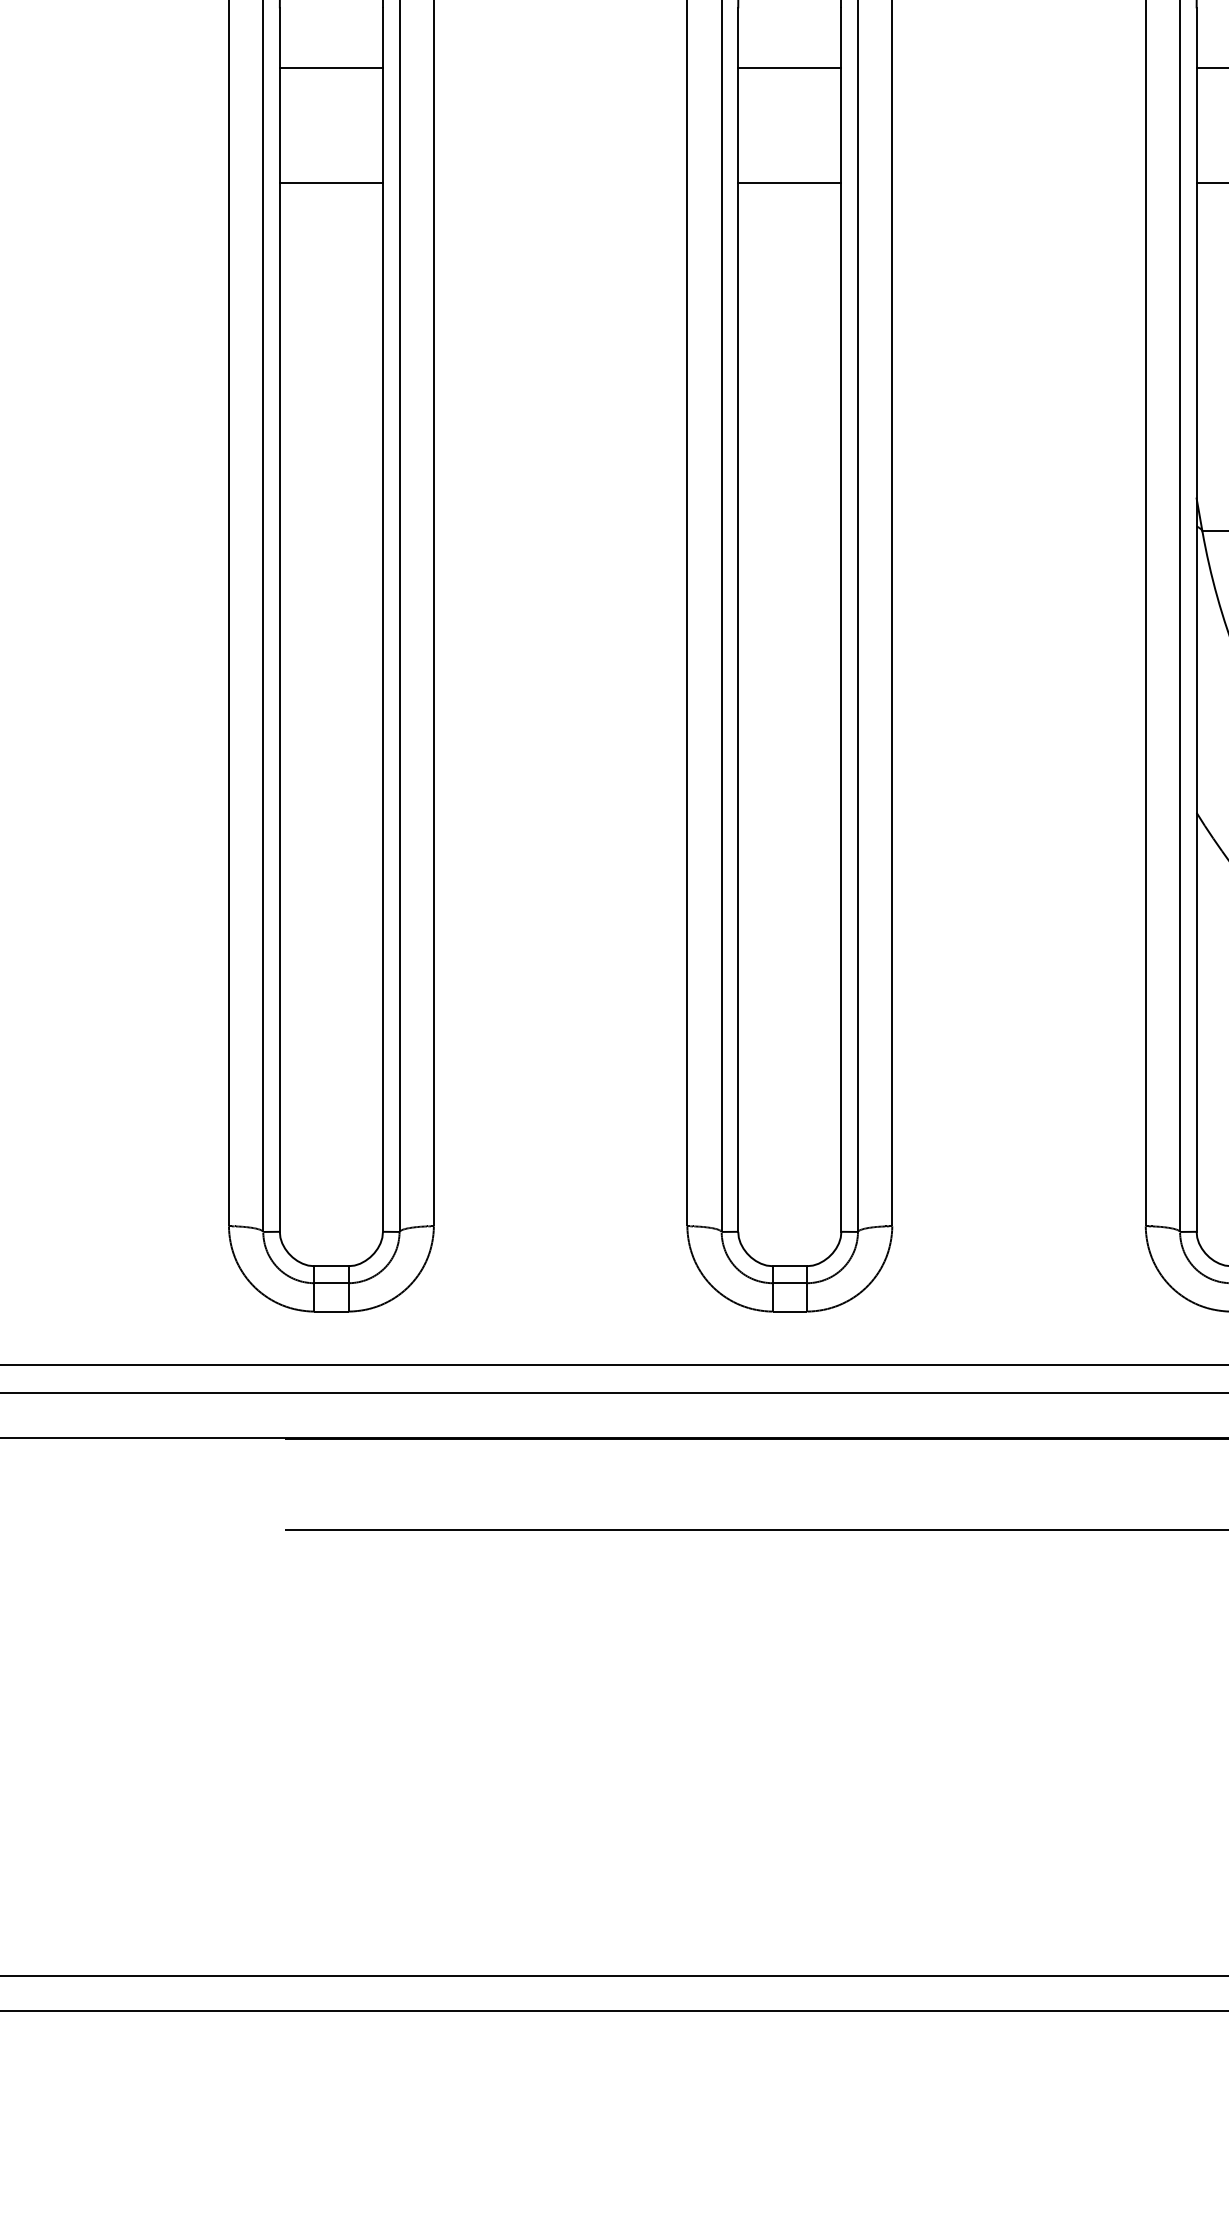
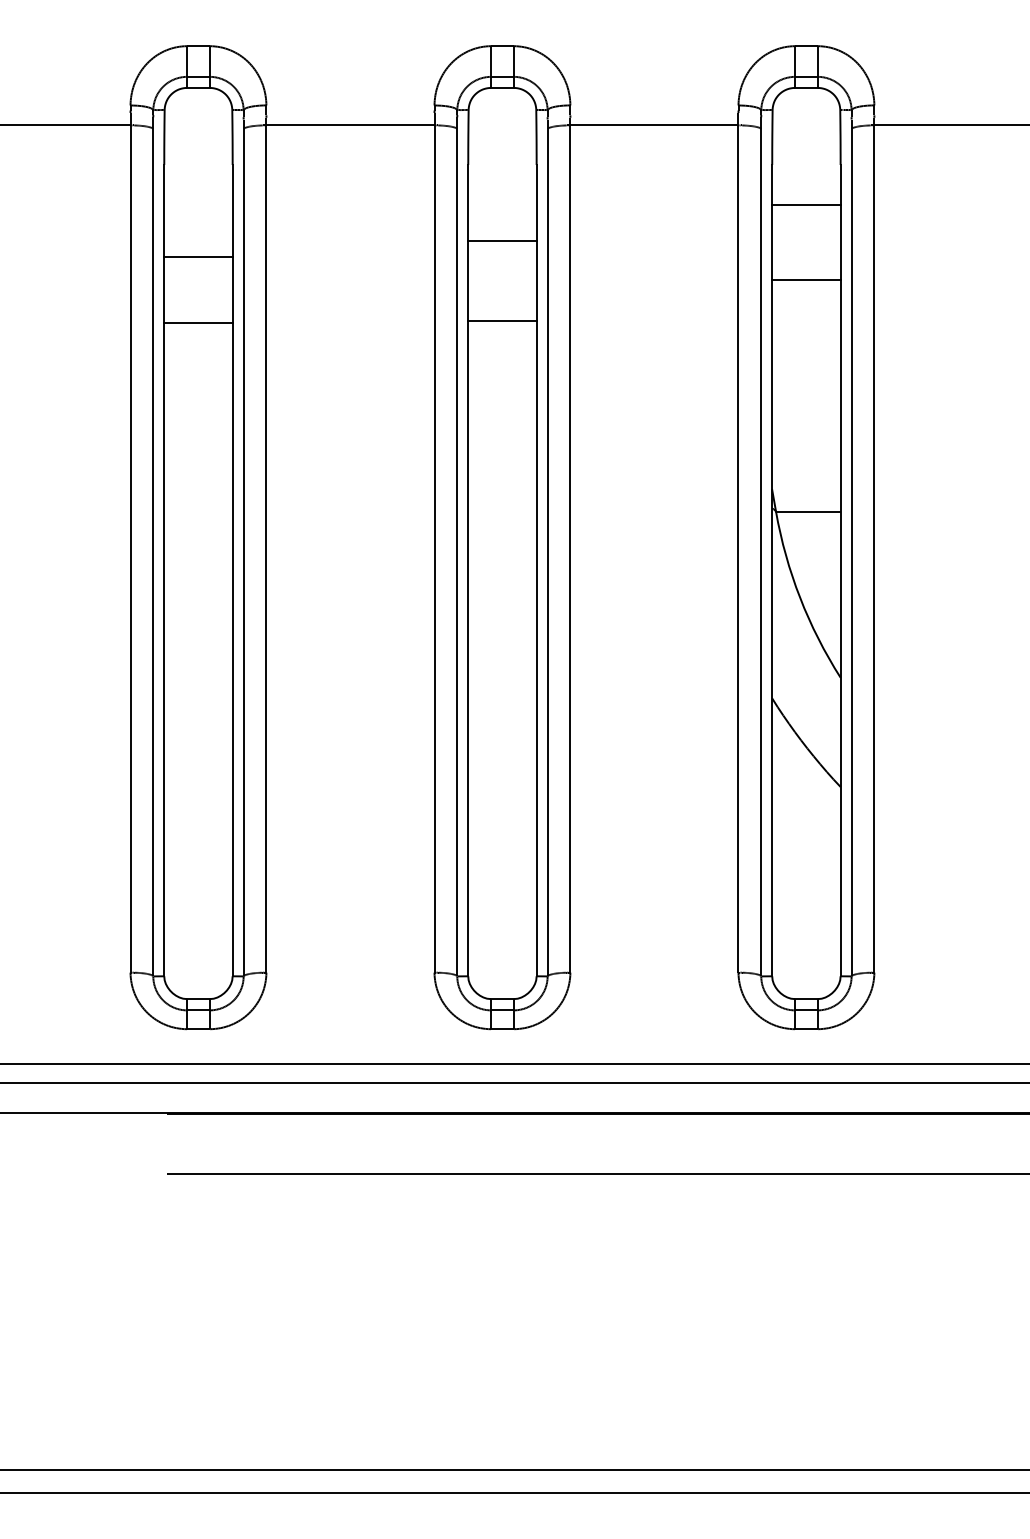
line: (331, 67) -> (198, 256), moved
line: (789, 67) -> (502, 240), moved
line: (331, 182) -> (198, 323), moved
line: (789, 182) -> (502, 321), moved

